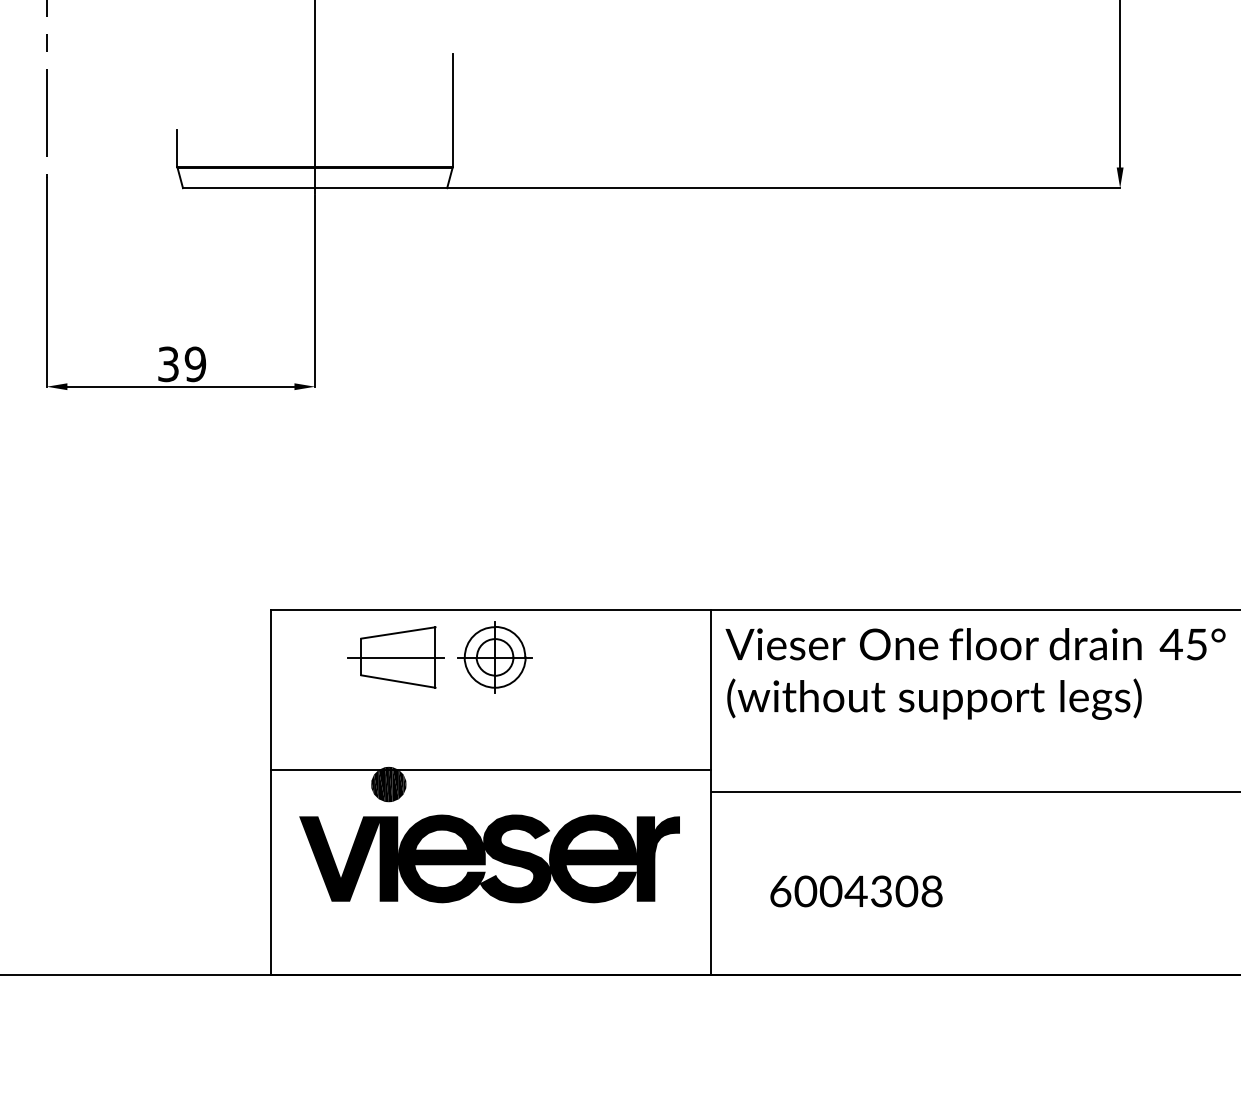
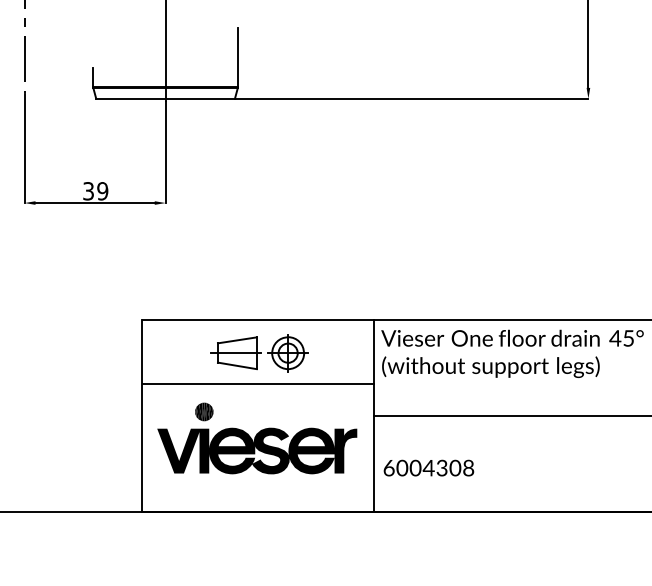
part: (440, 657) -> (259, 353), moved
line: (490, 770) -> (257, 384), moved
text: (855, 890) -> (428, 467), moved

